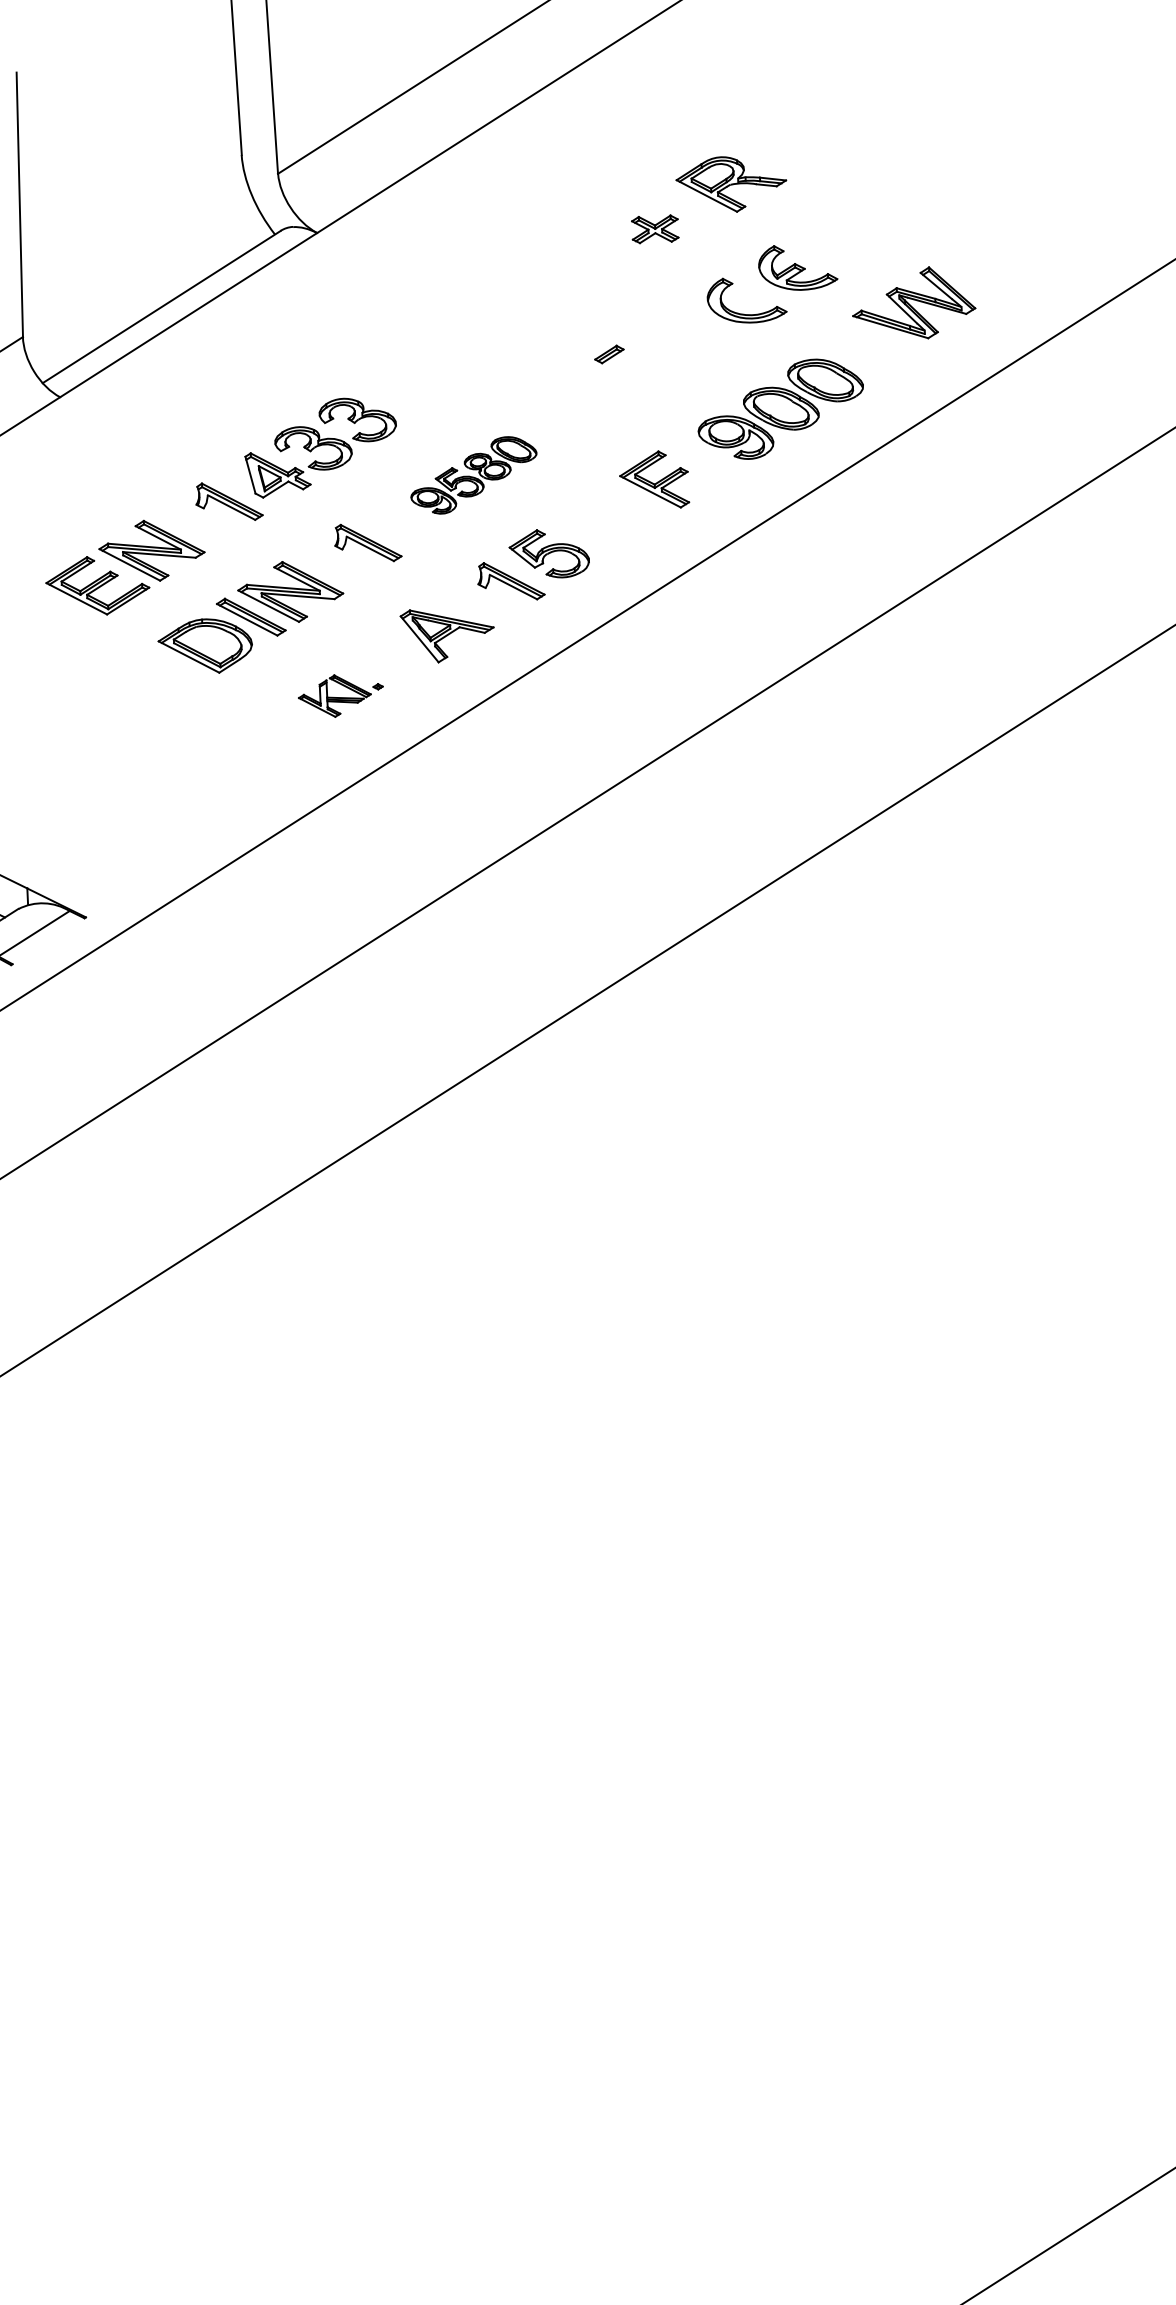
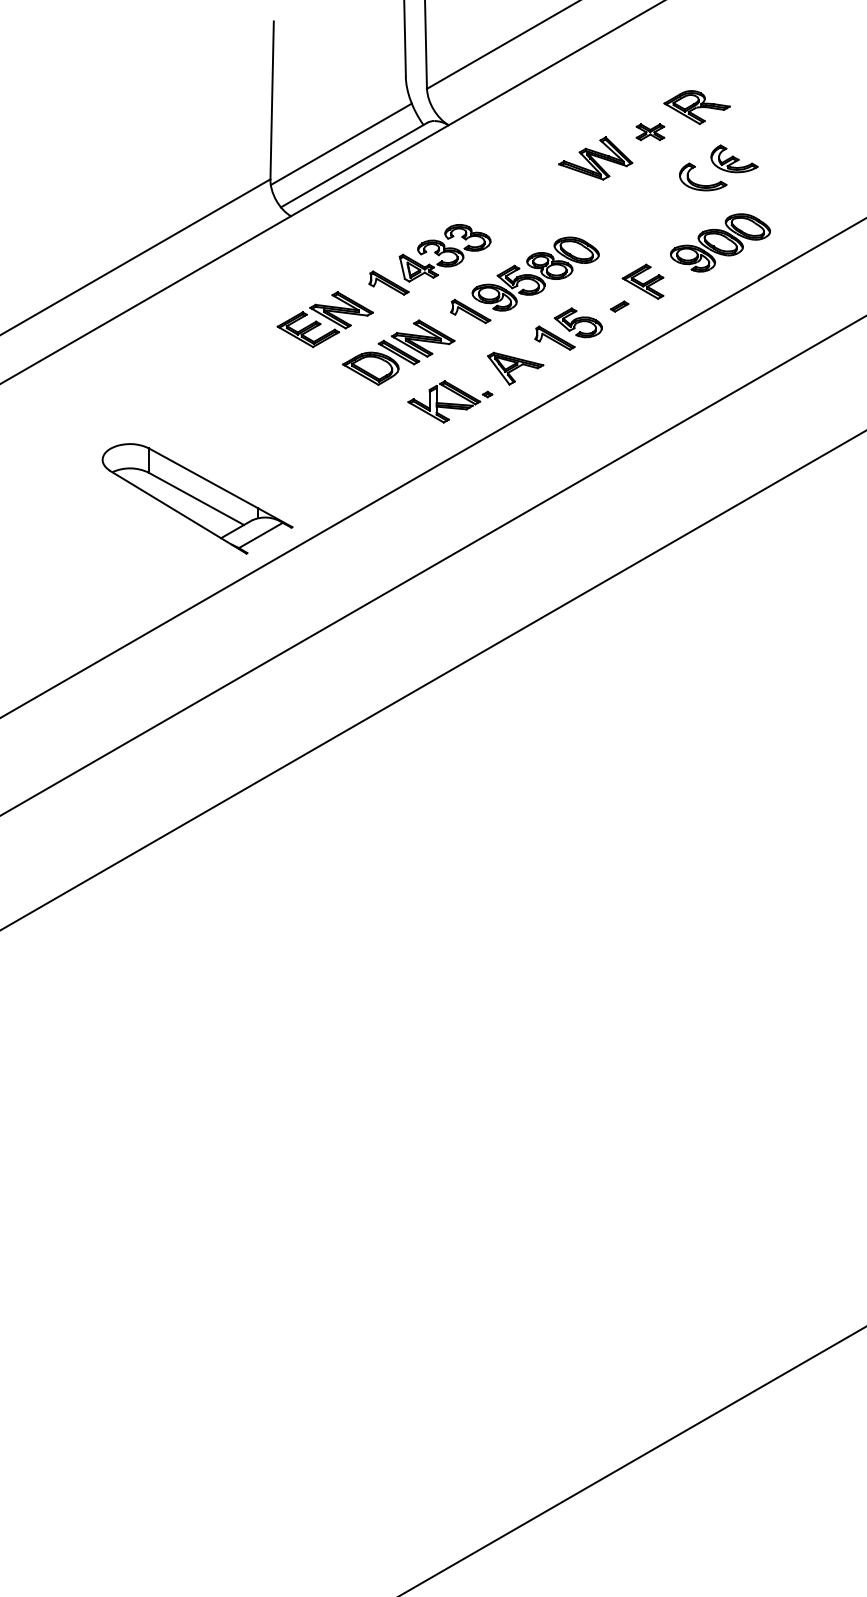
line: (137, 273) -> (340, 144), added
part: (913, 303) -> (595, 158), moved
part: (609, 354) -> (619, 306), moved
part: (473, 474) -> (535, 273), size x1.67
part: (341, 695) -> (450, 401), size x1.67

